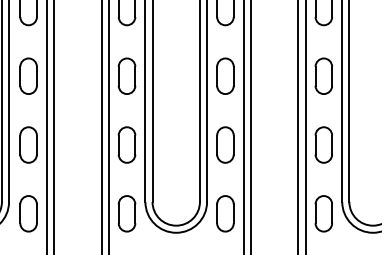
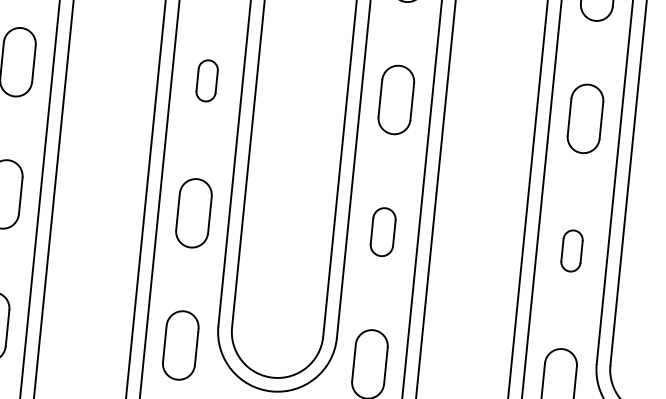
part: (126, 75) -> (206, 79), size x0.6
part: (225, 144) -> (383, 231), size x0.7
part: (323, 144) -> (571, 249), size x0.6

